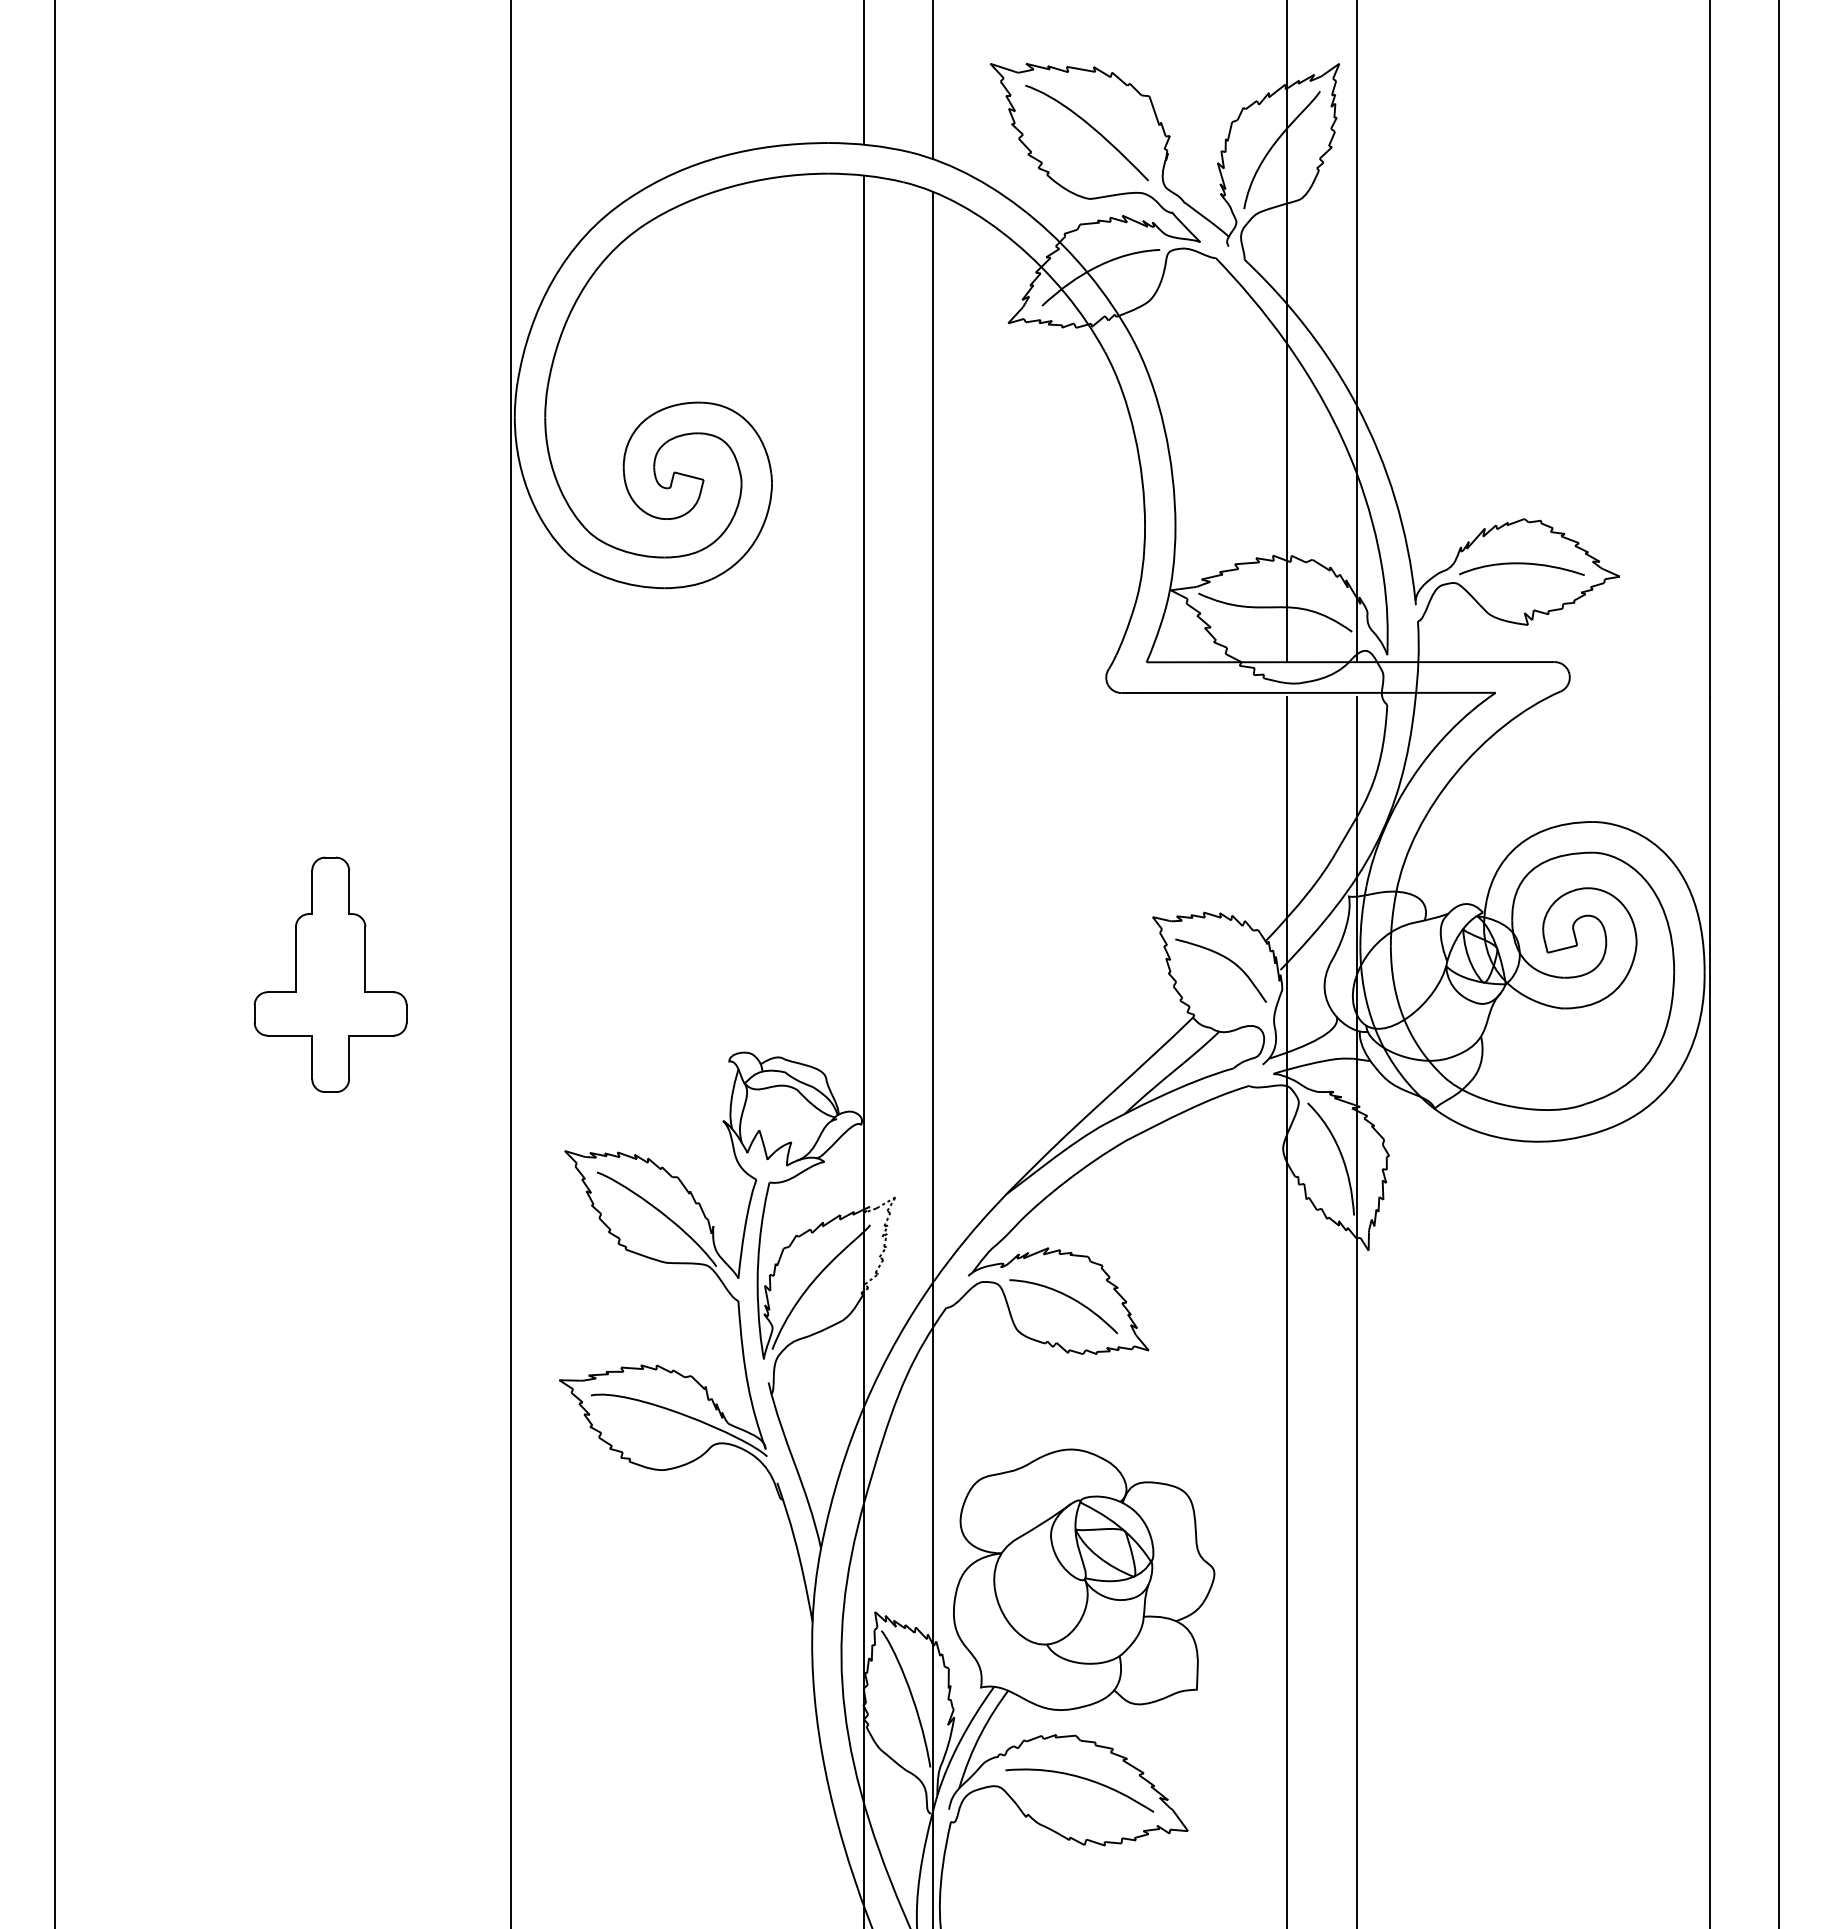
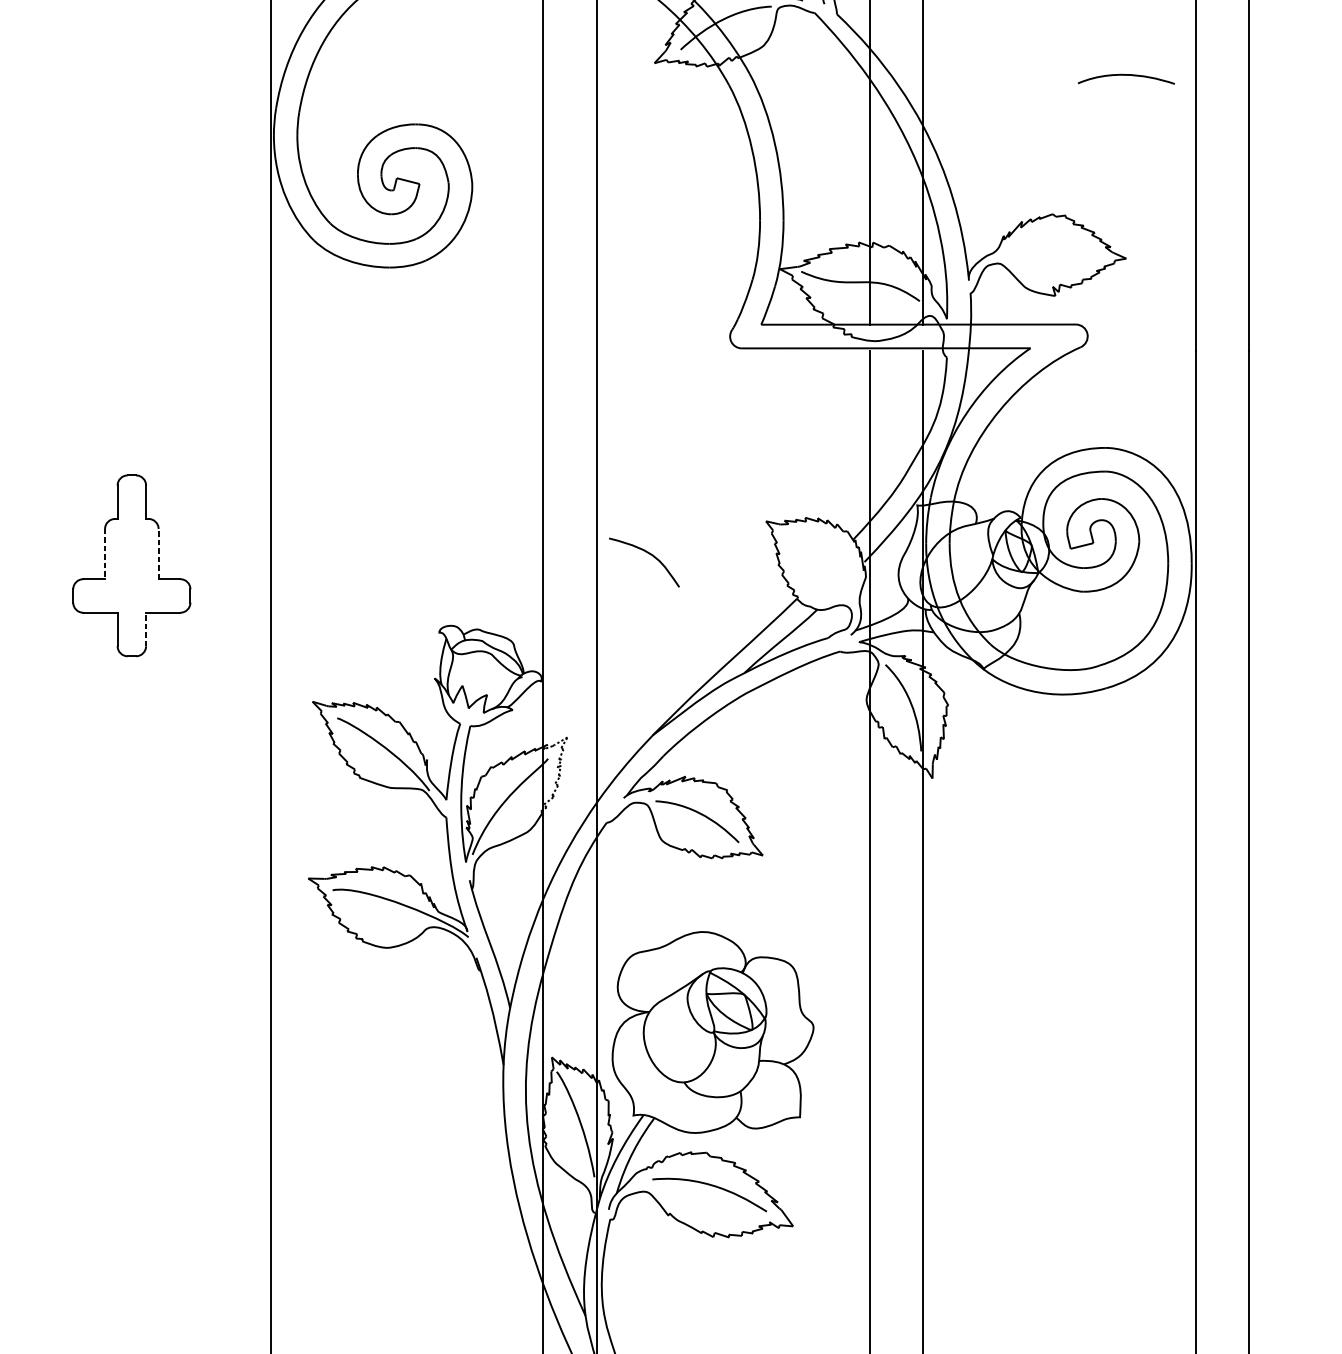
curve: (1521, 564) -> (1126, 75), moved
line: (295, 959) -> (104, 553), solid -> dashed
line: (365, 959) -> (158, 553), solid -> dashed
curve: (1226, 959) -> (648, 553), moved
line: (349, 1057) -> (146, 629), solid -> dashed

